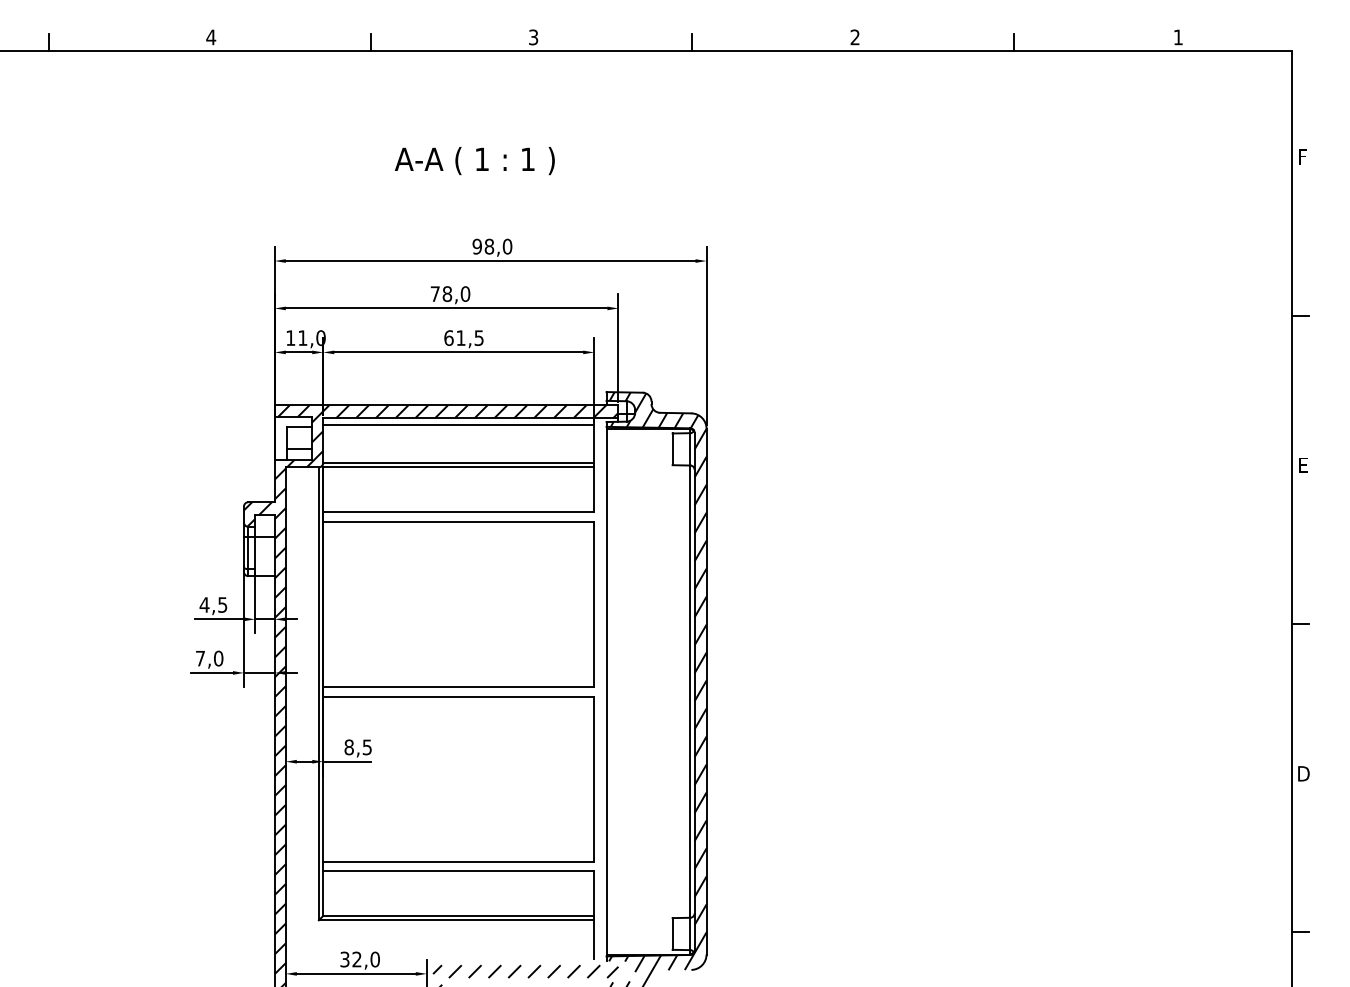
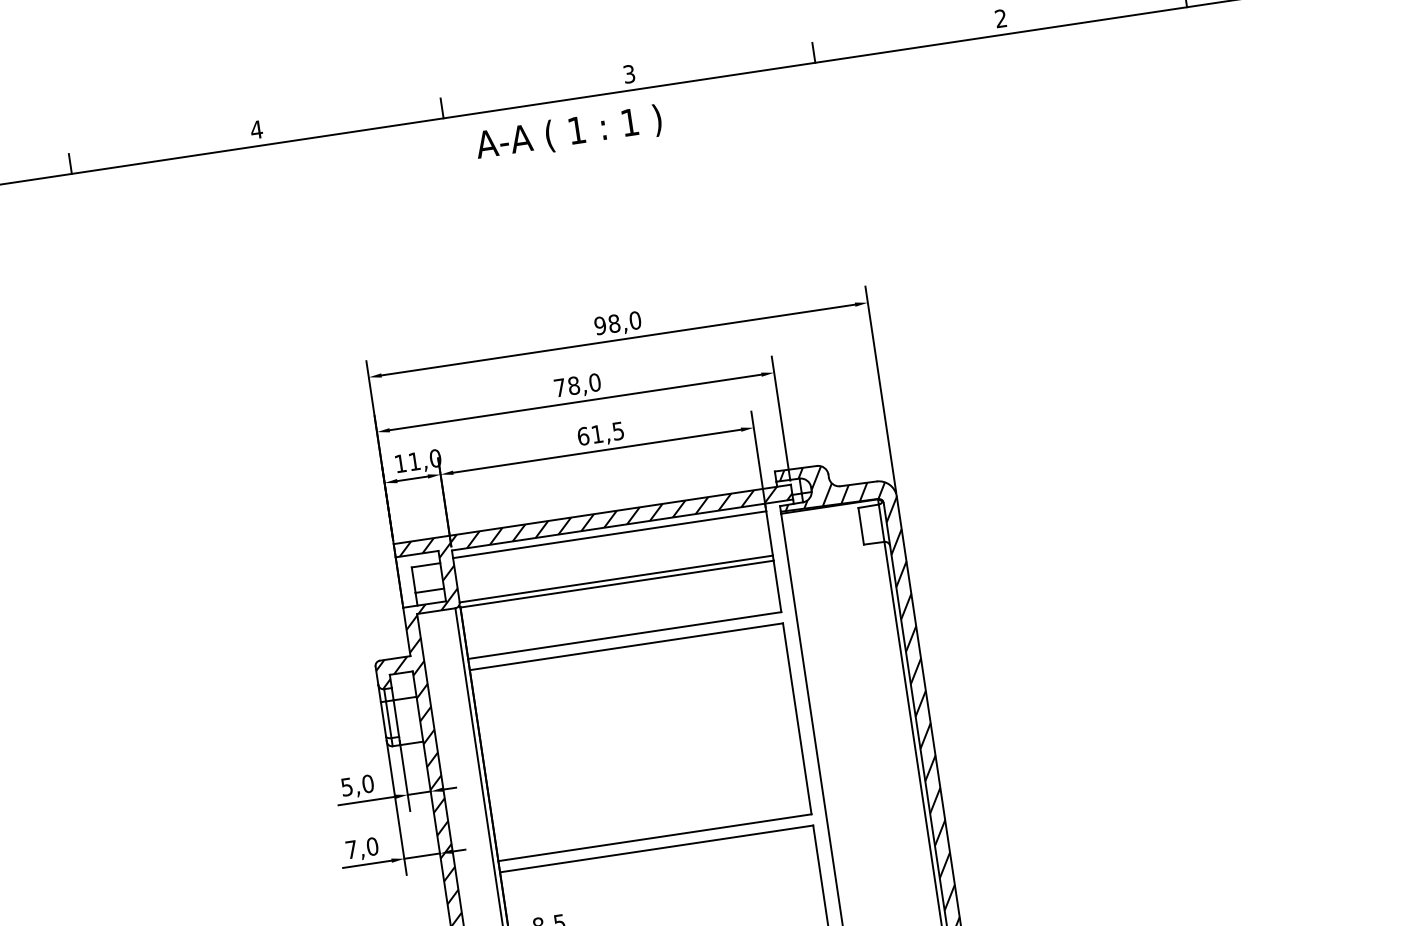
text: (474, 161) -> (568, 134), moved
text: (213, 604) -> (357, 784), 4,5 -> 5,0

